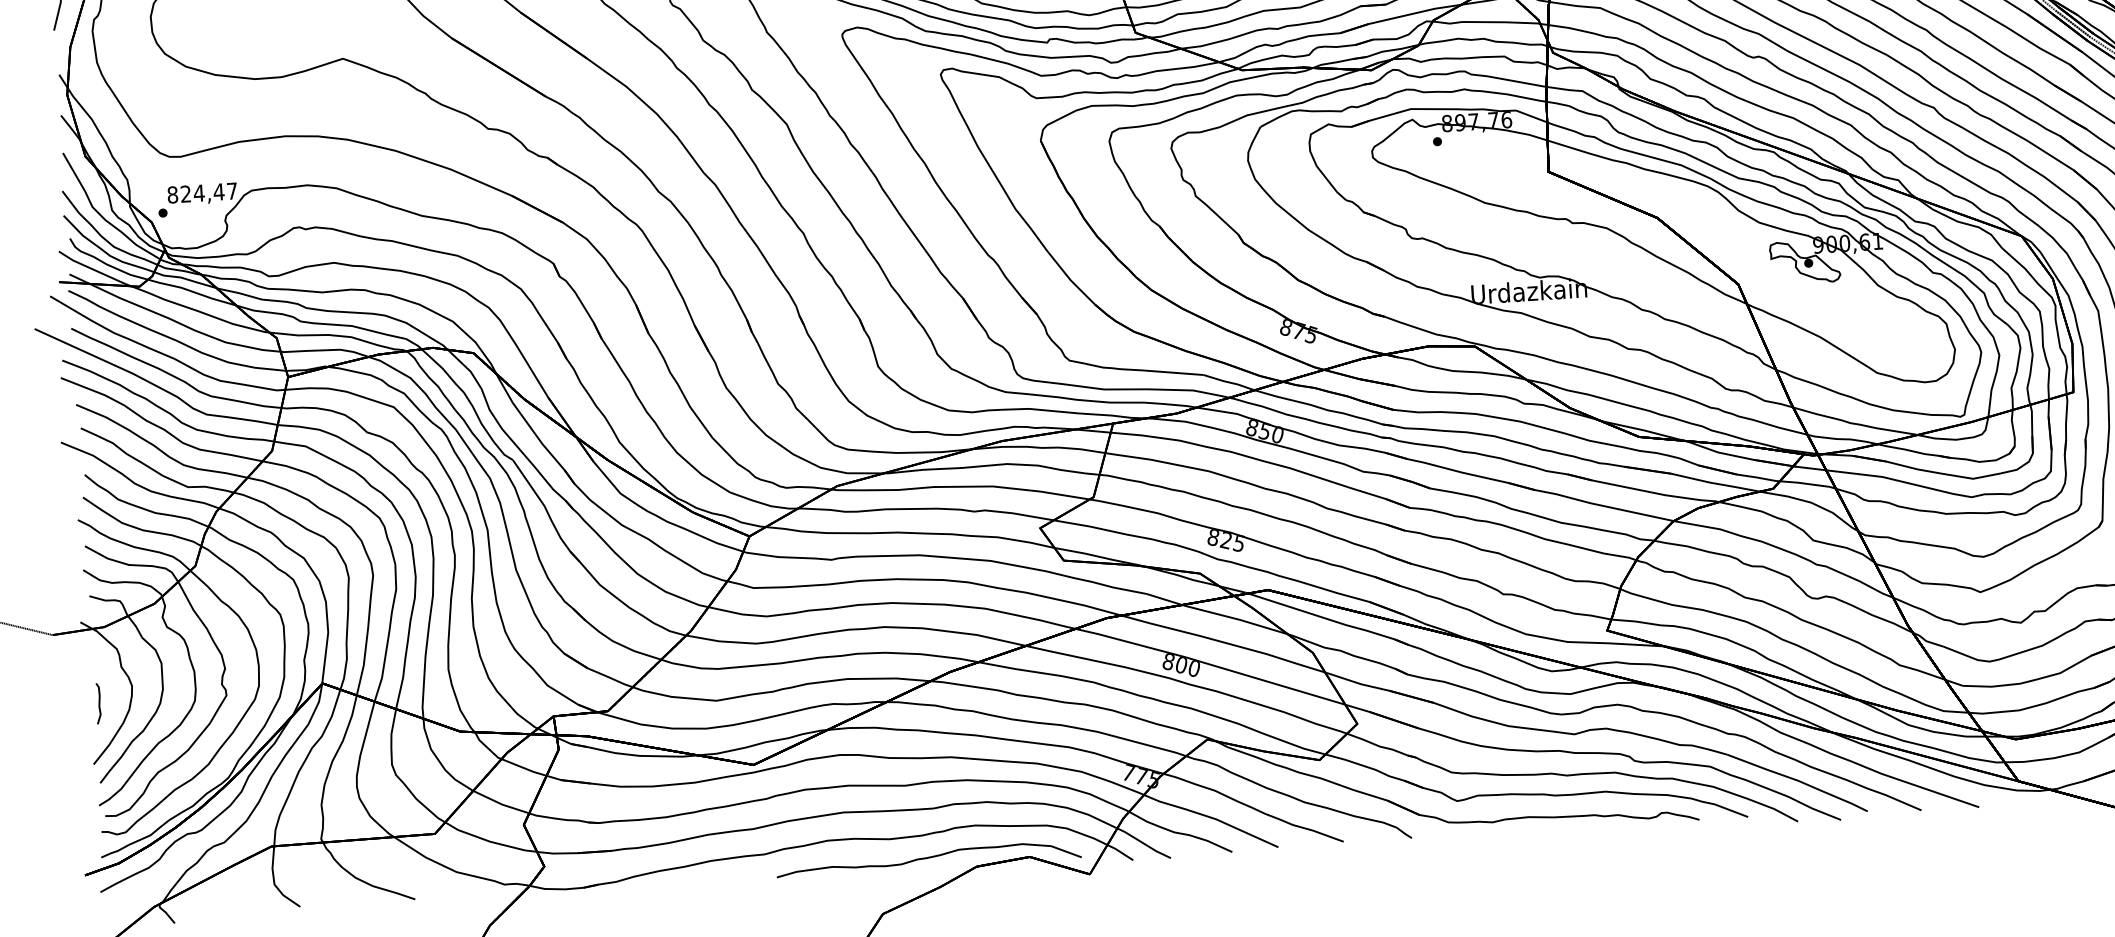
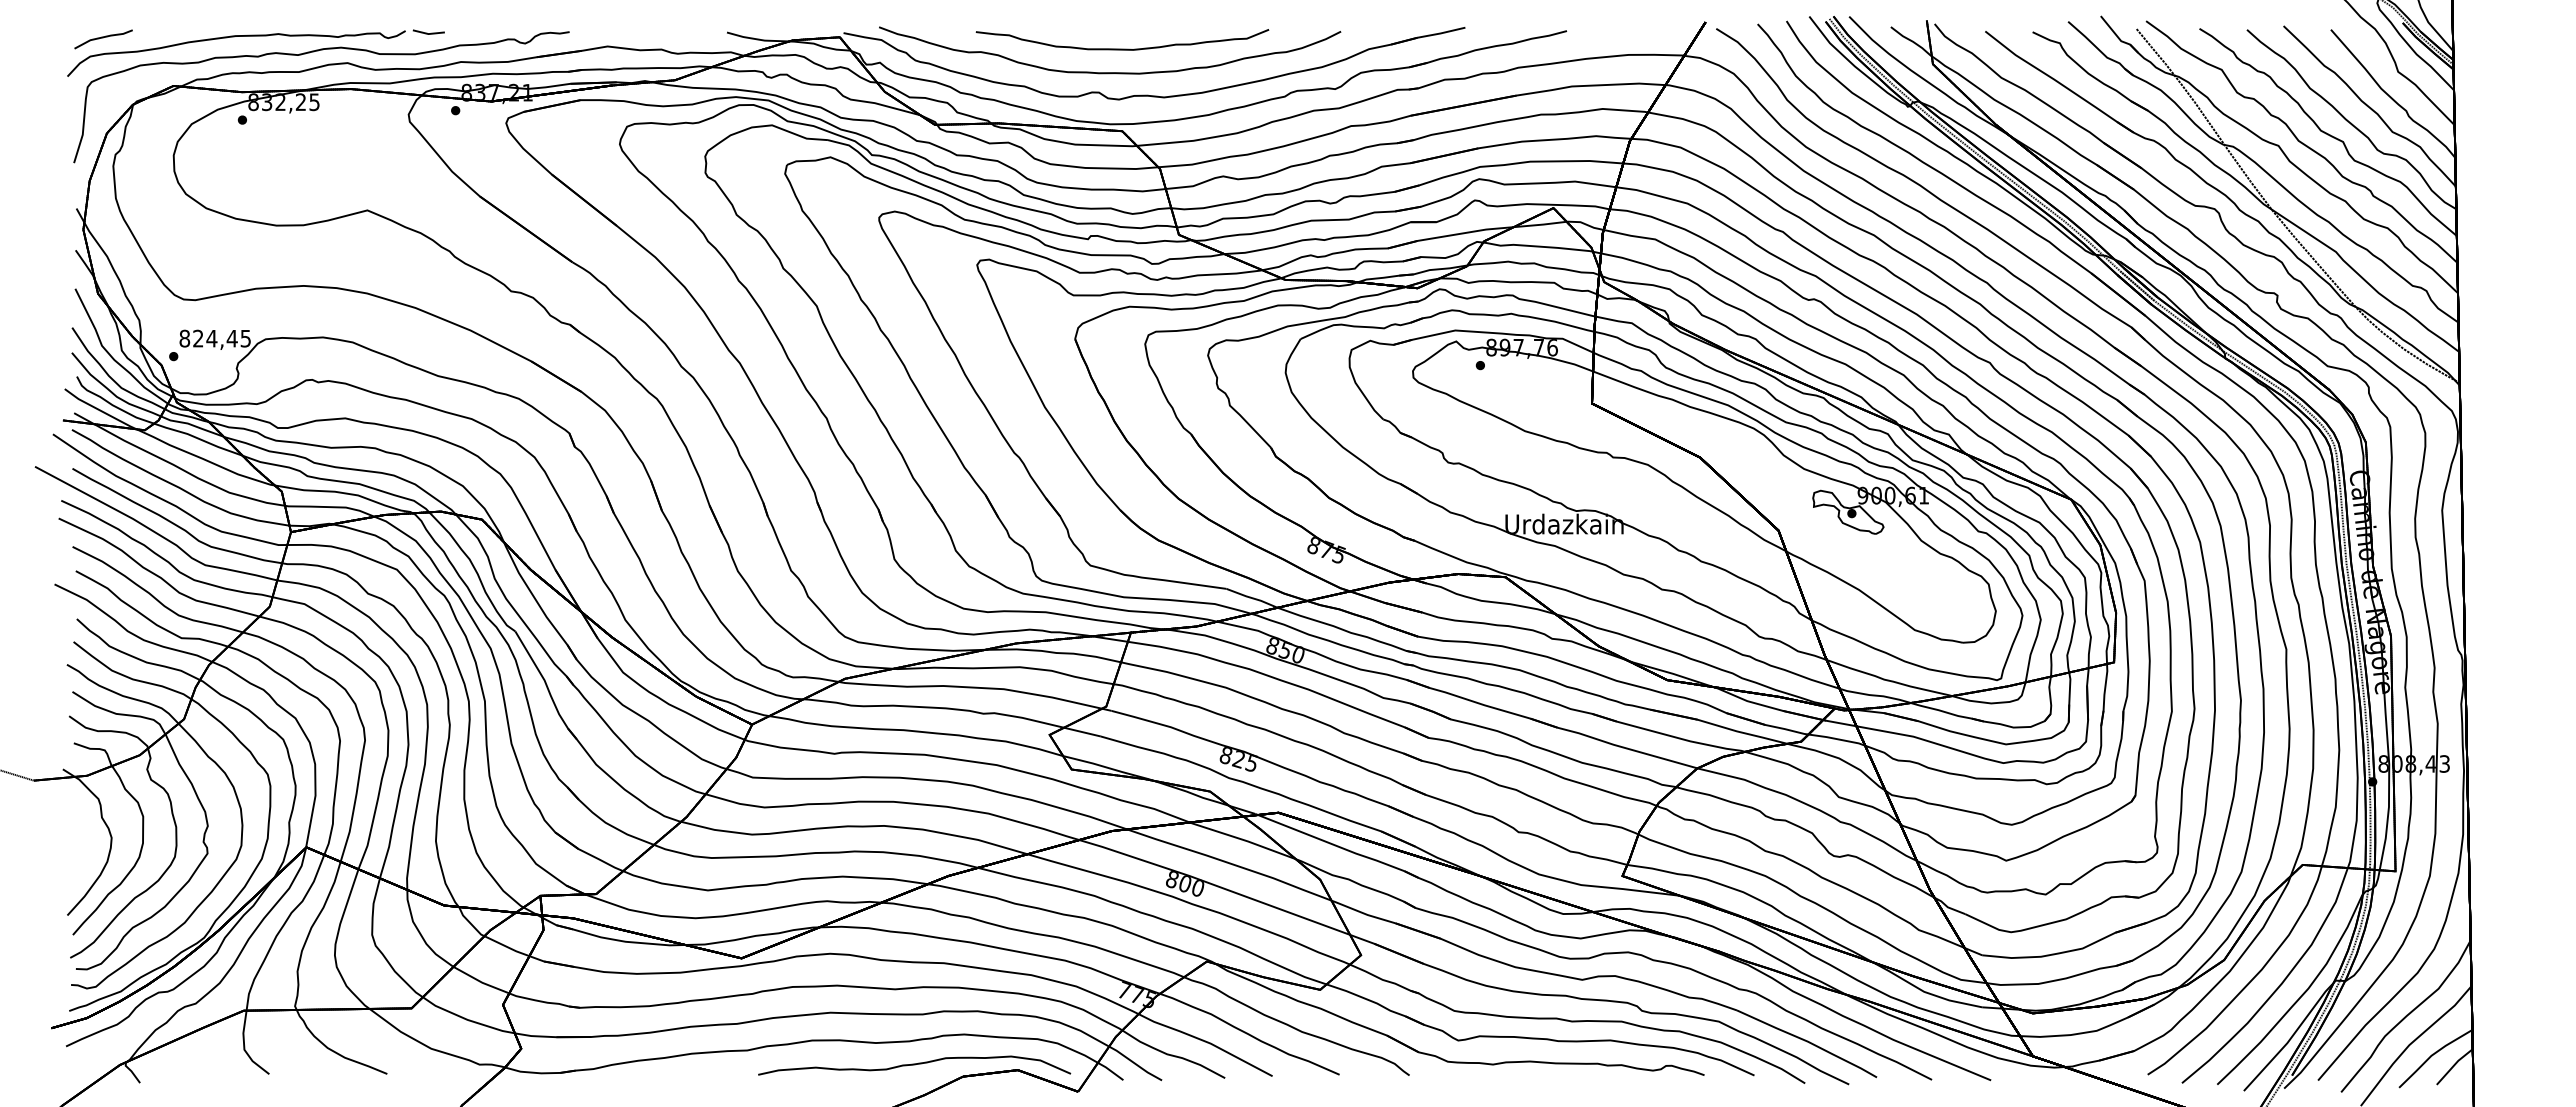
text: (231, 191) -> (245, 338), 824,47 -> 824,45
curve: (98, 703) -> (76, 853), removed

